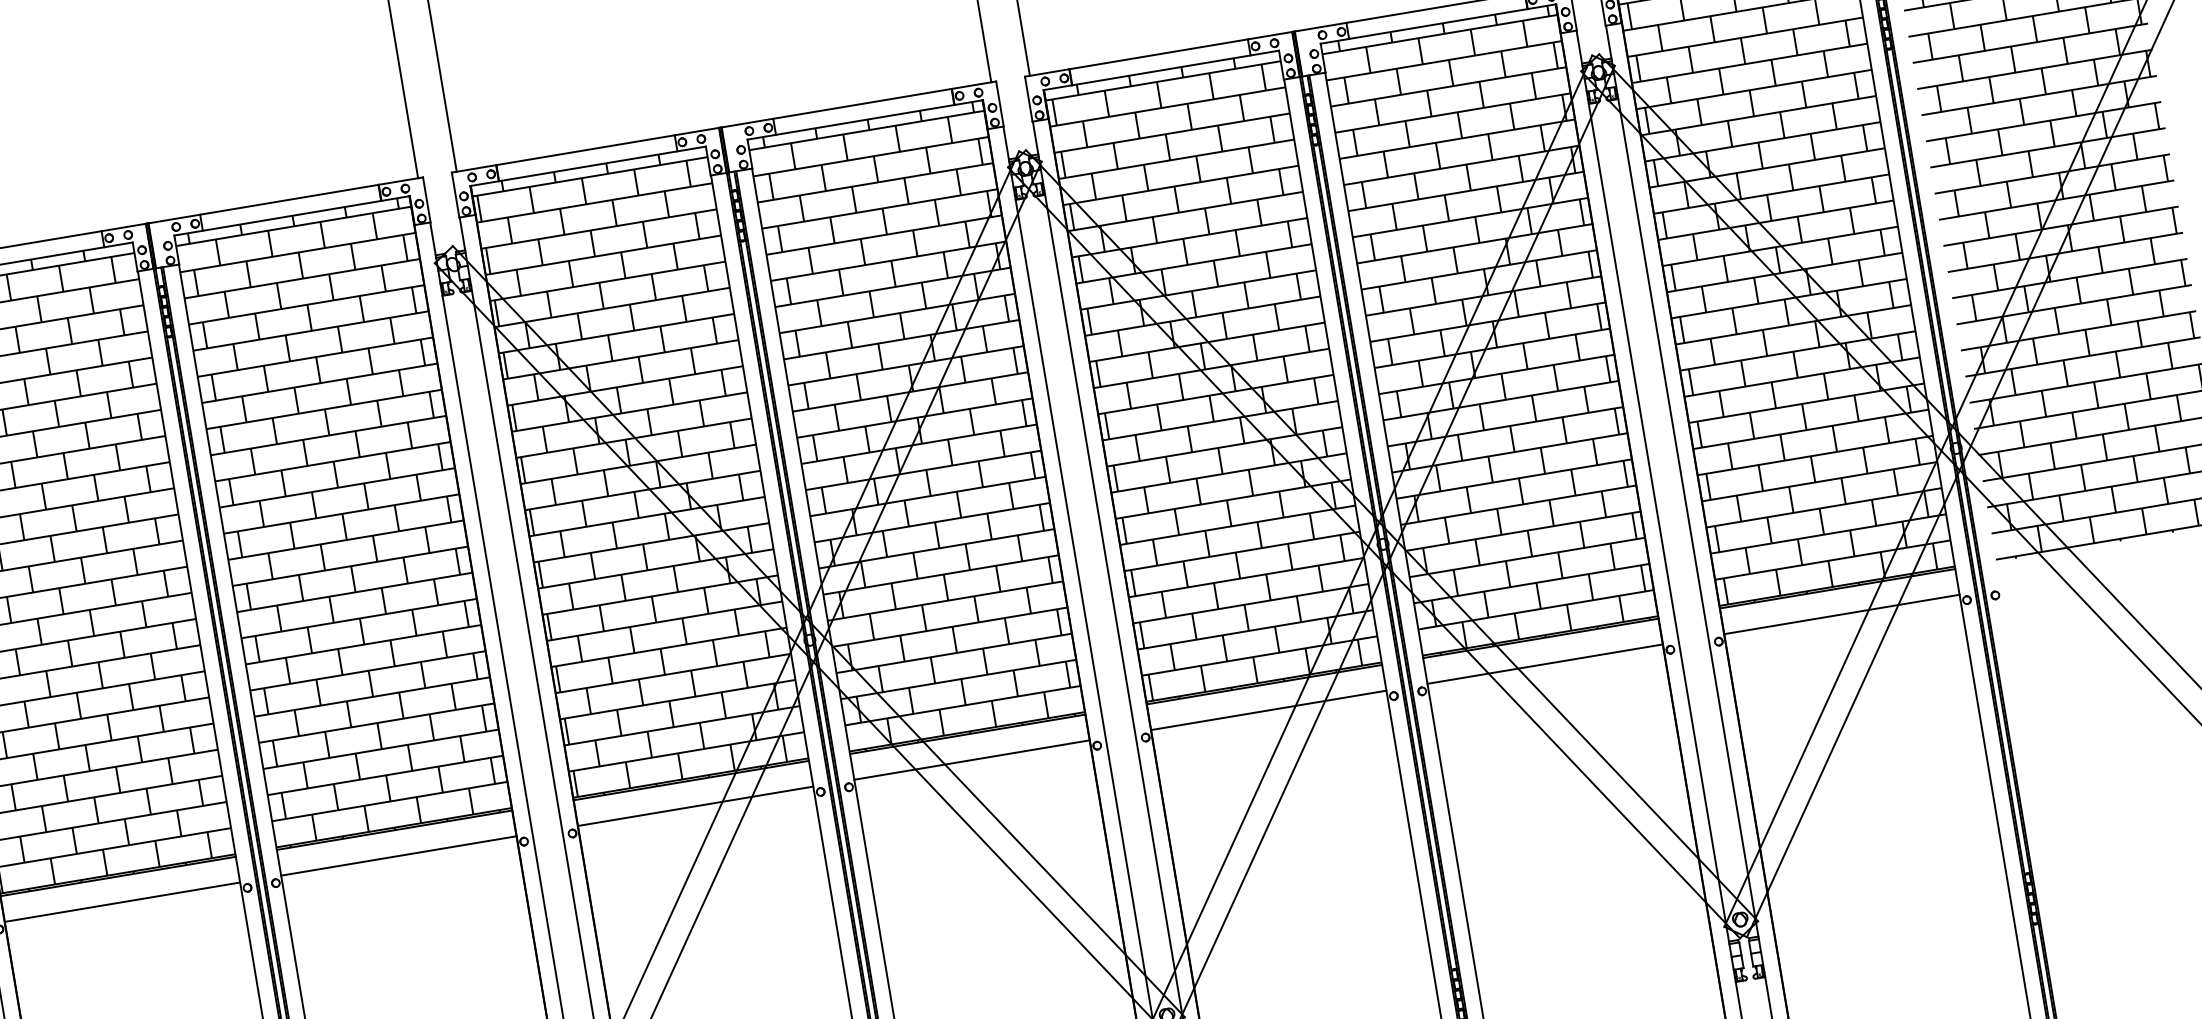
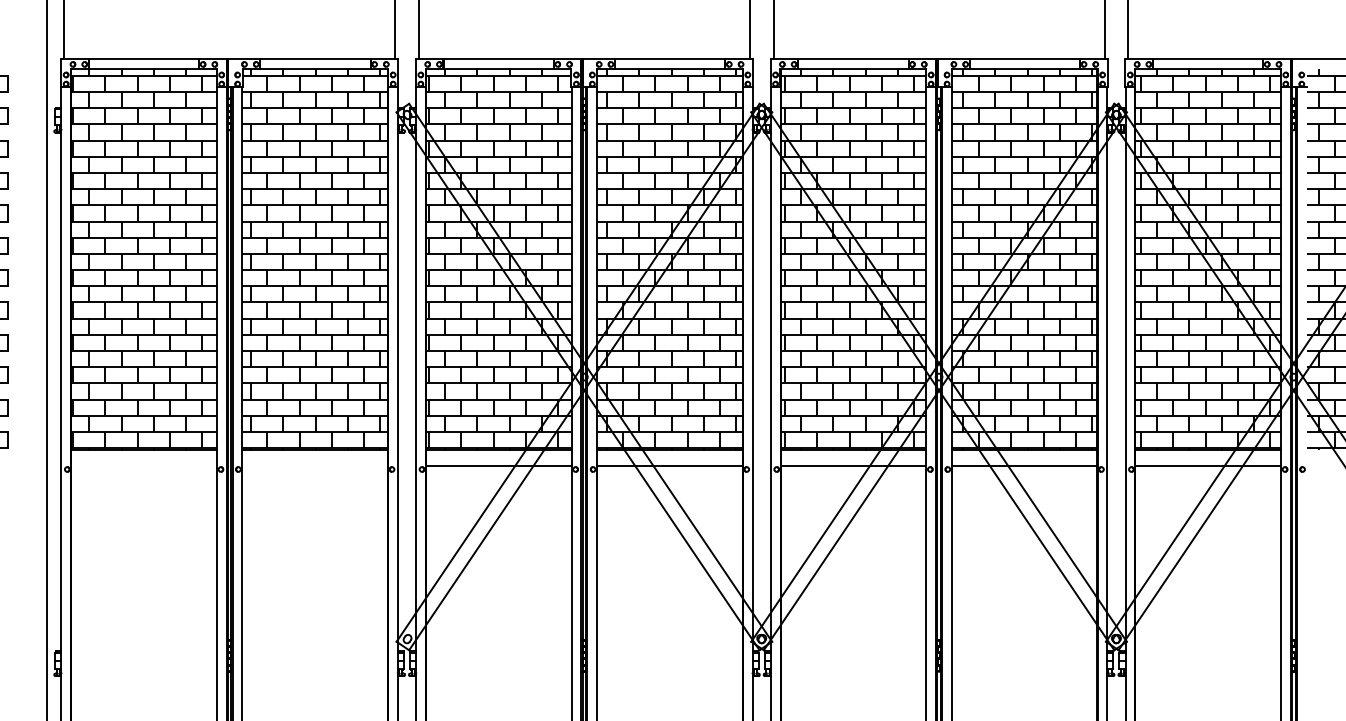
line: (399, 855) -> (315, 465), removed
line: (121, 902) -> (143, 465), removed

